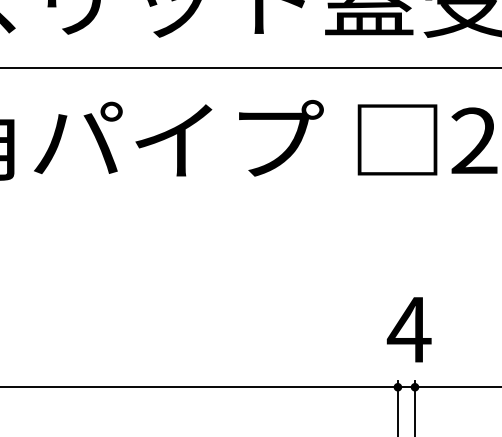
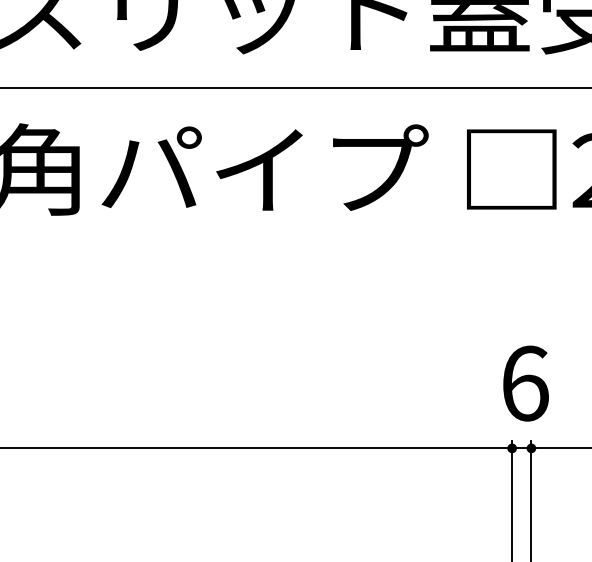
text: (408, 329) -> (524, 383), 4 -> 6

